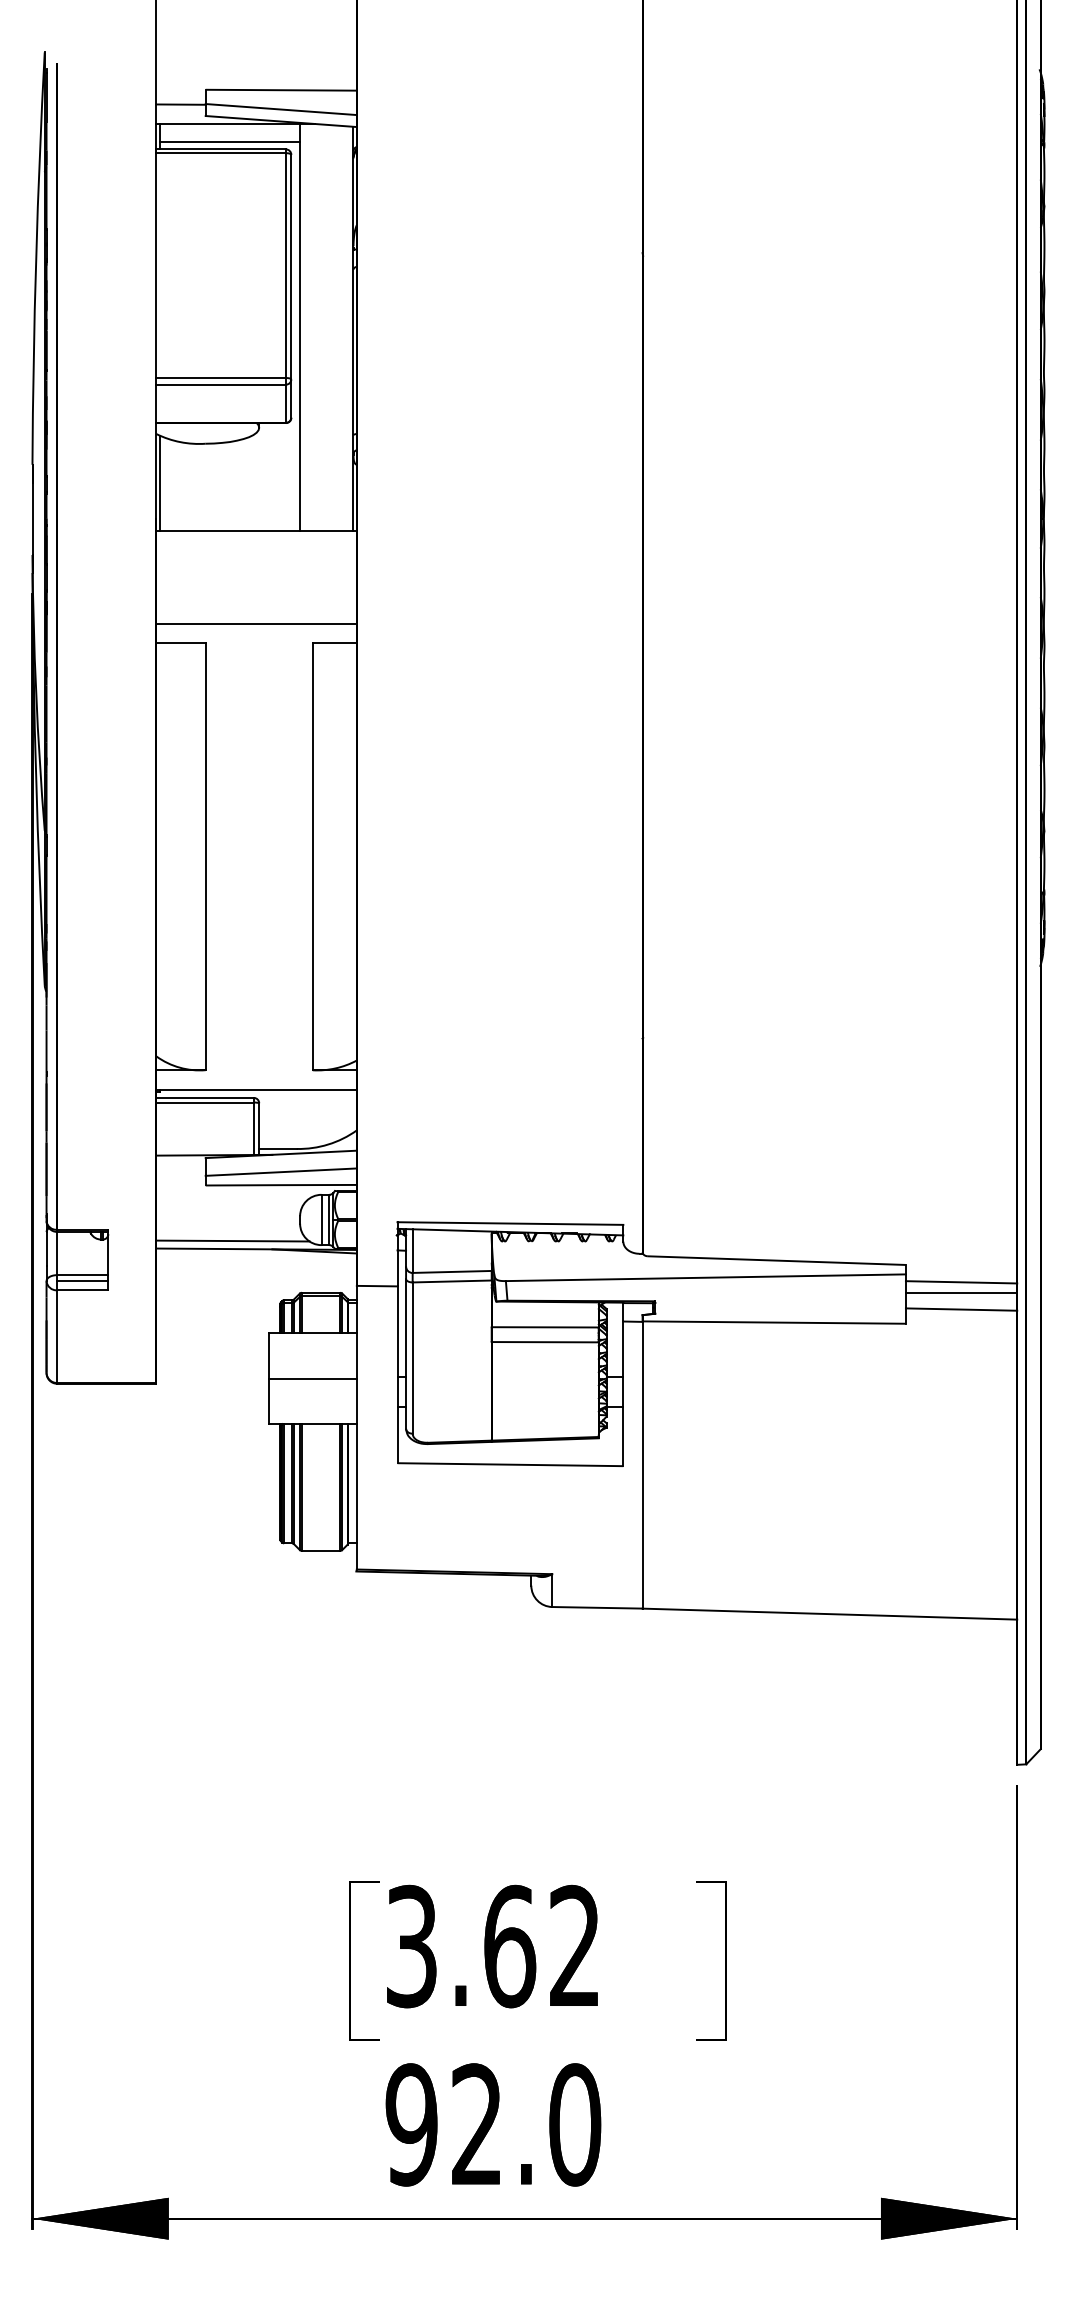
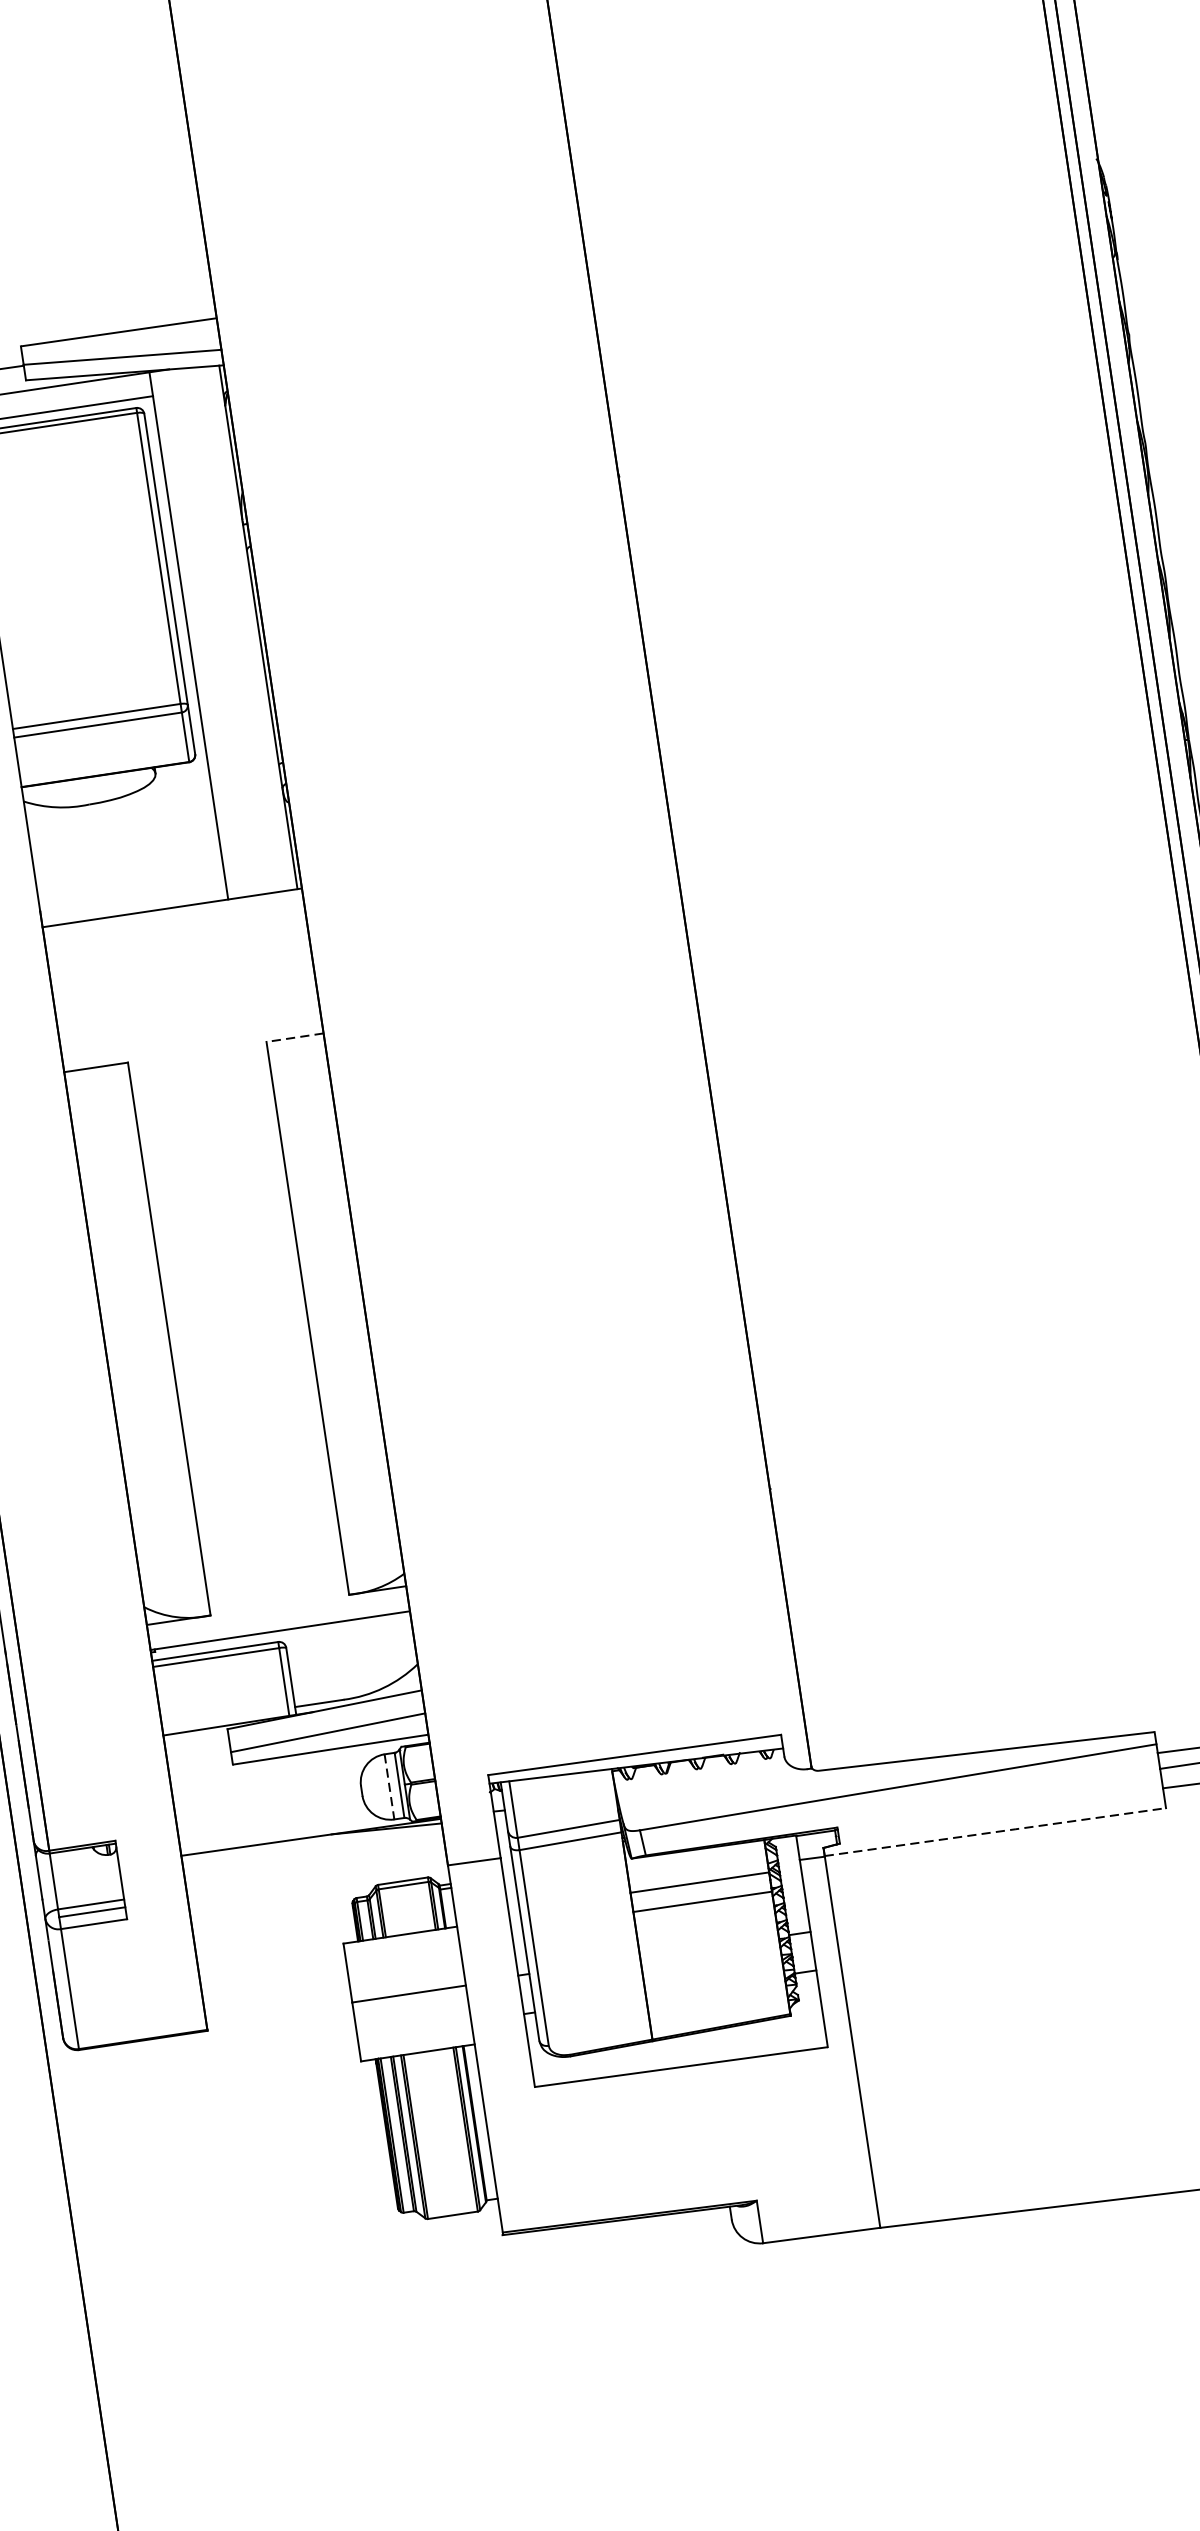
line: (159, 483) -> (37, 864), removed
line: (256, 623) -> (189, 1027), removed
line: (334, 643) -> (294, 1038), solid -> dashed
line: (321, 1220) -> (389, 1787), solid -> dashed
line: (232, 1240) -> (278, 1830), removed
line: (775, 1322) -> (996, 1831), solid -> dashed

